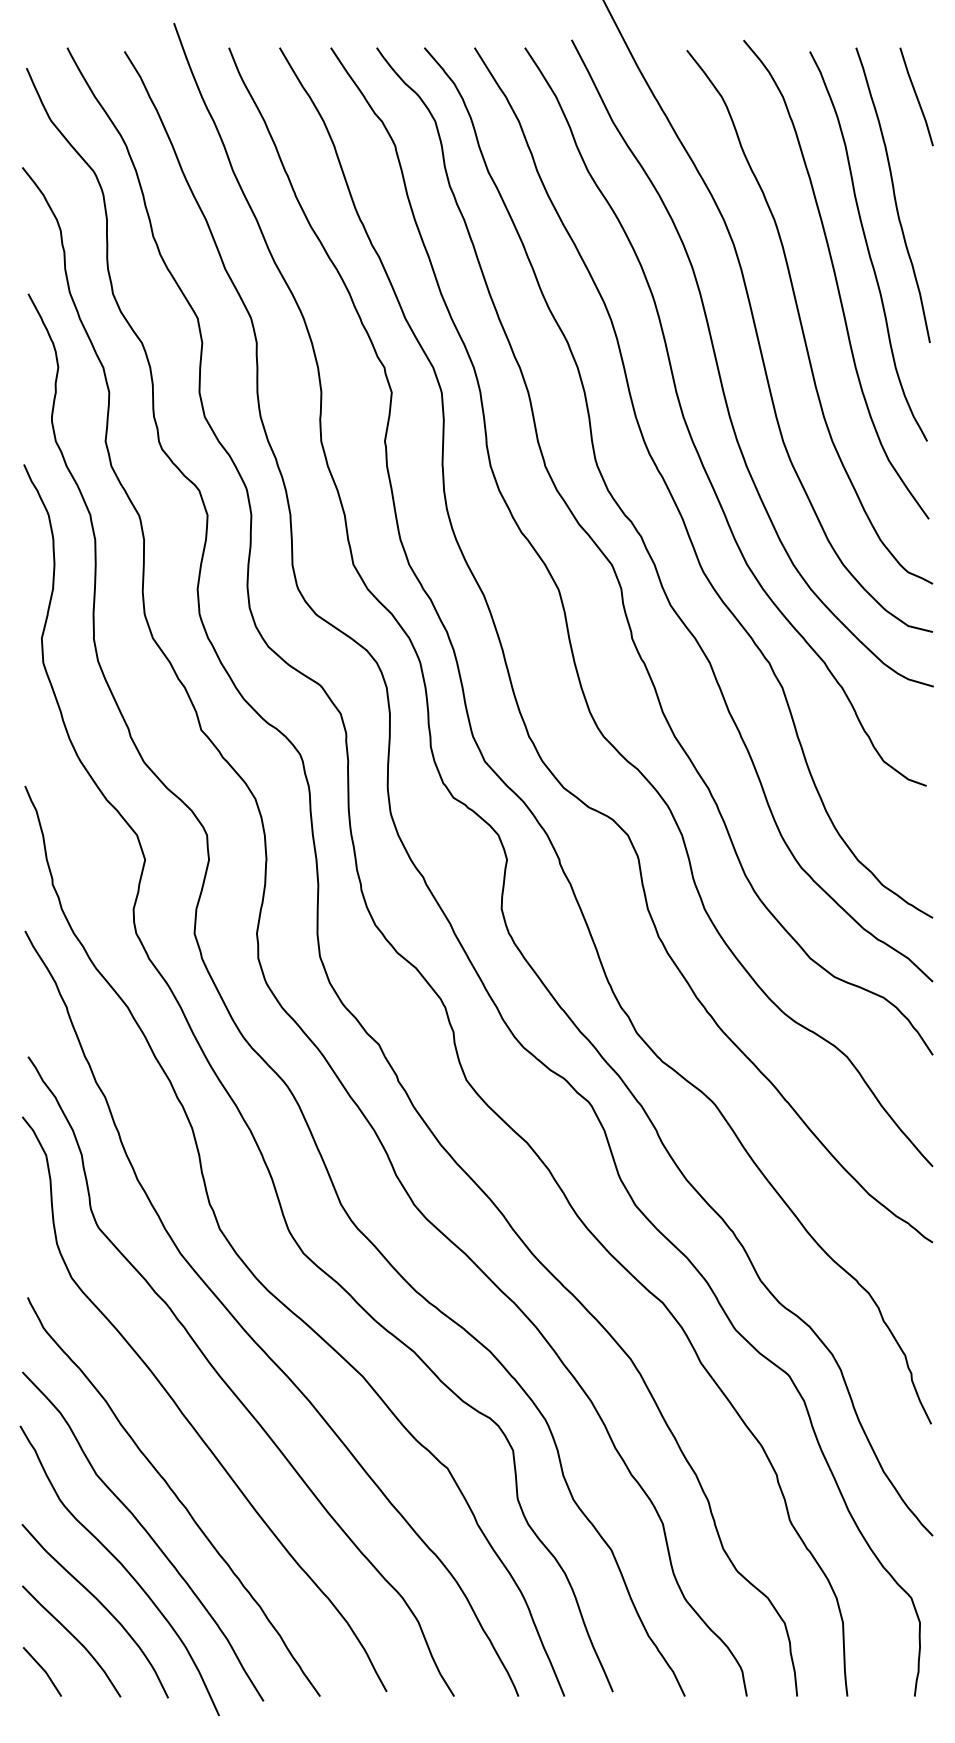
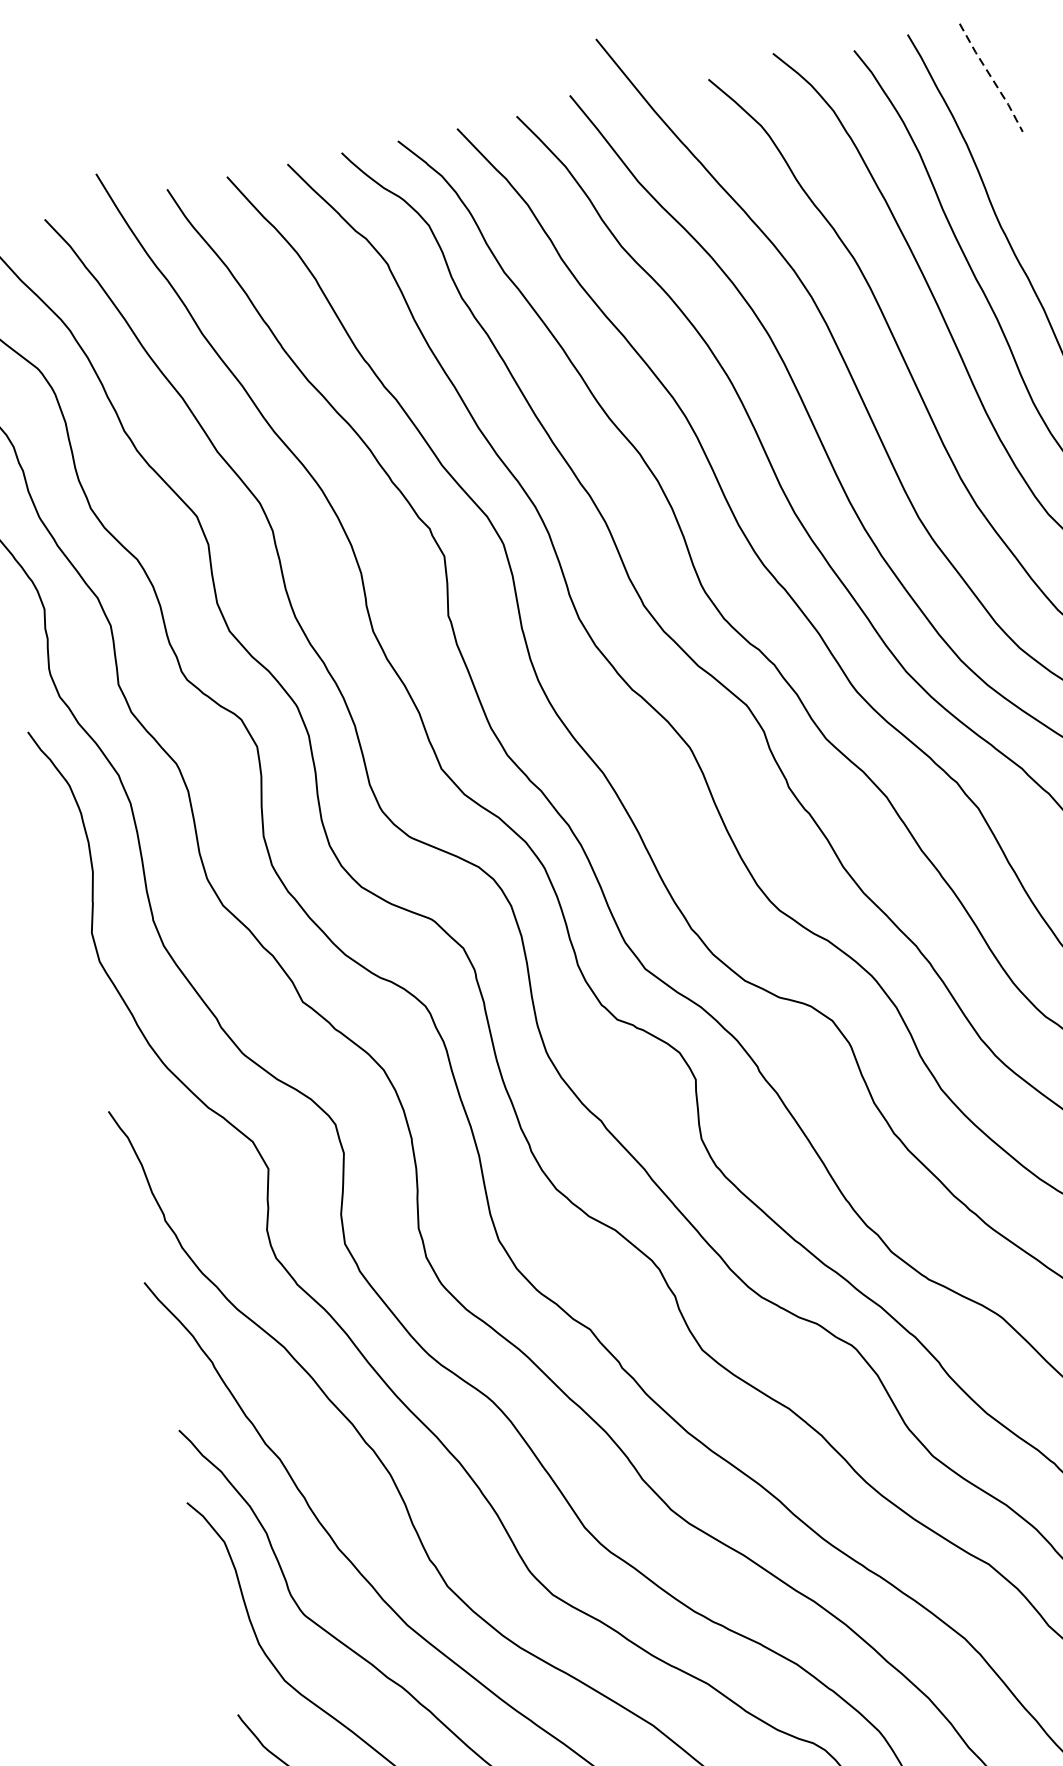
line: (916, 97) -> (991, 78), solid -> dashed

